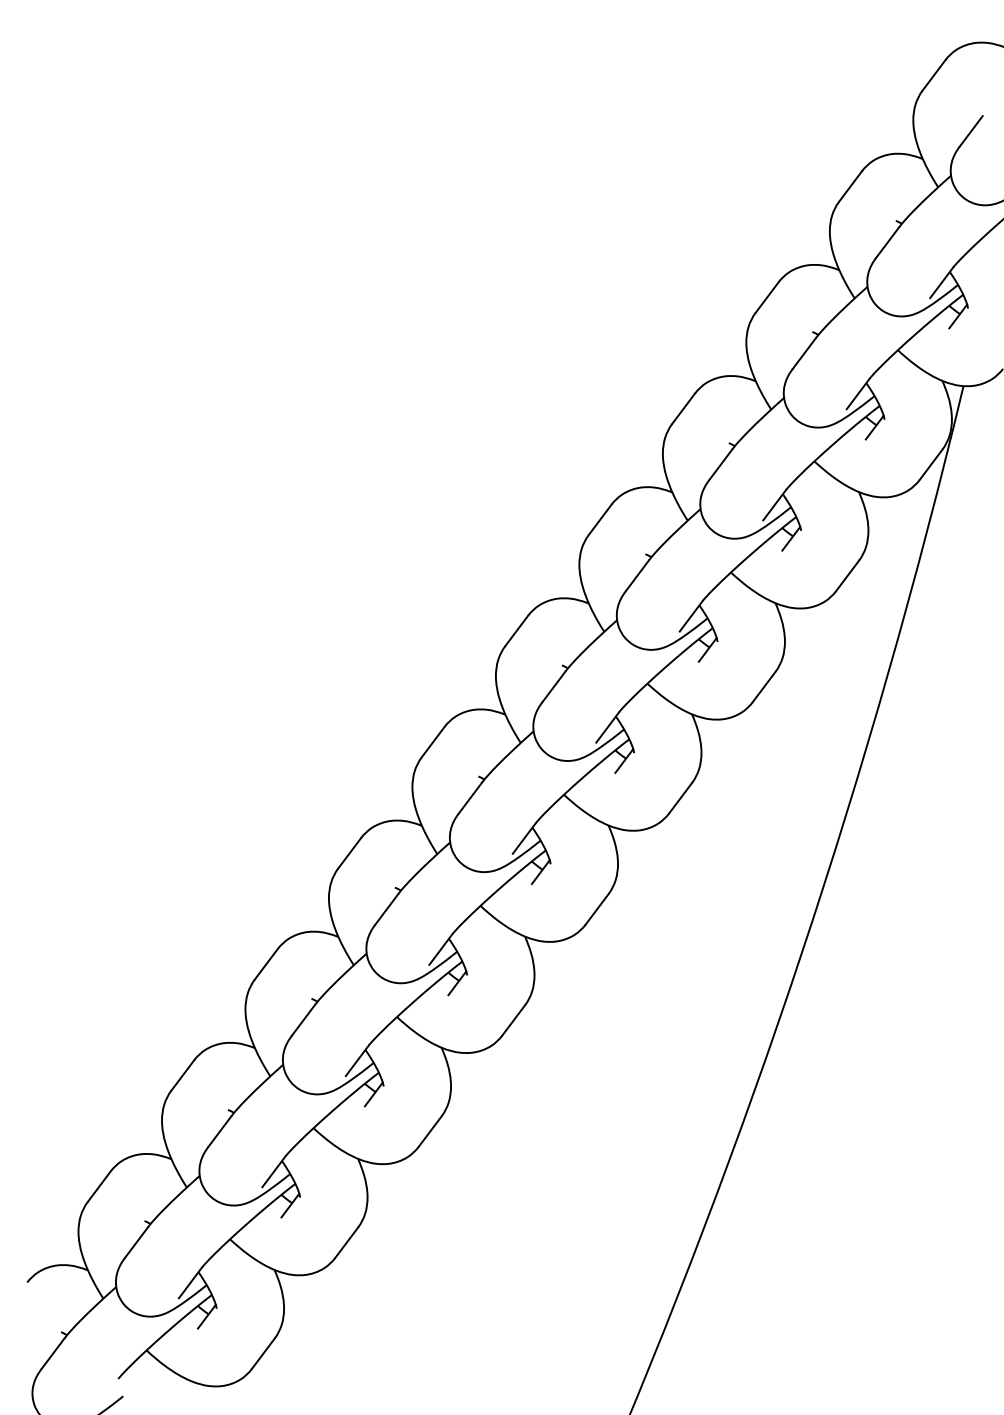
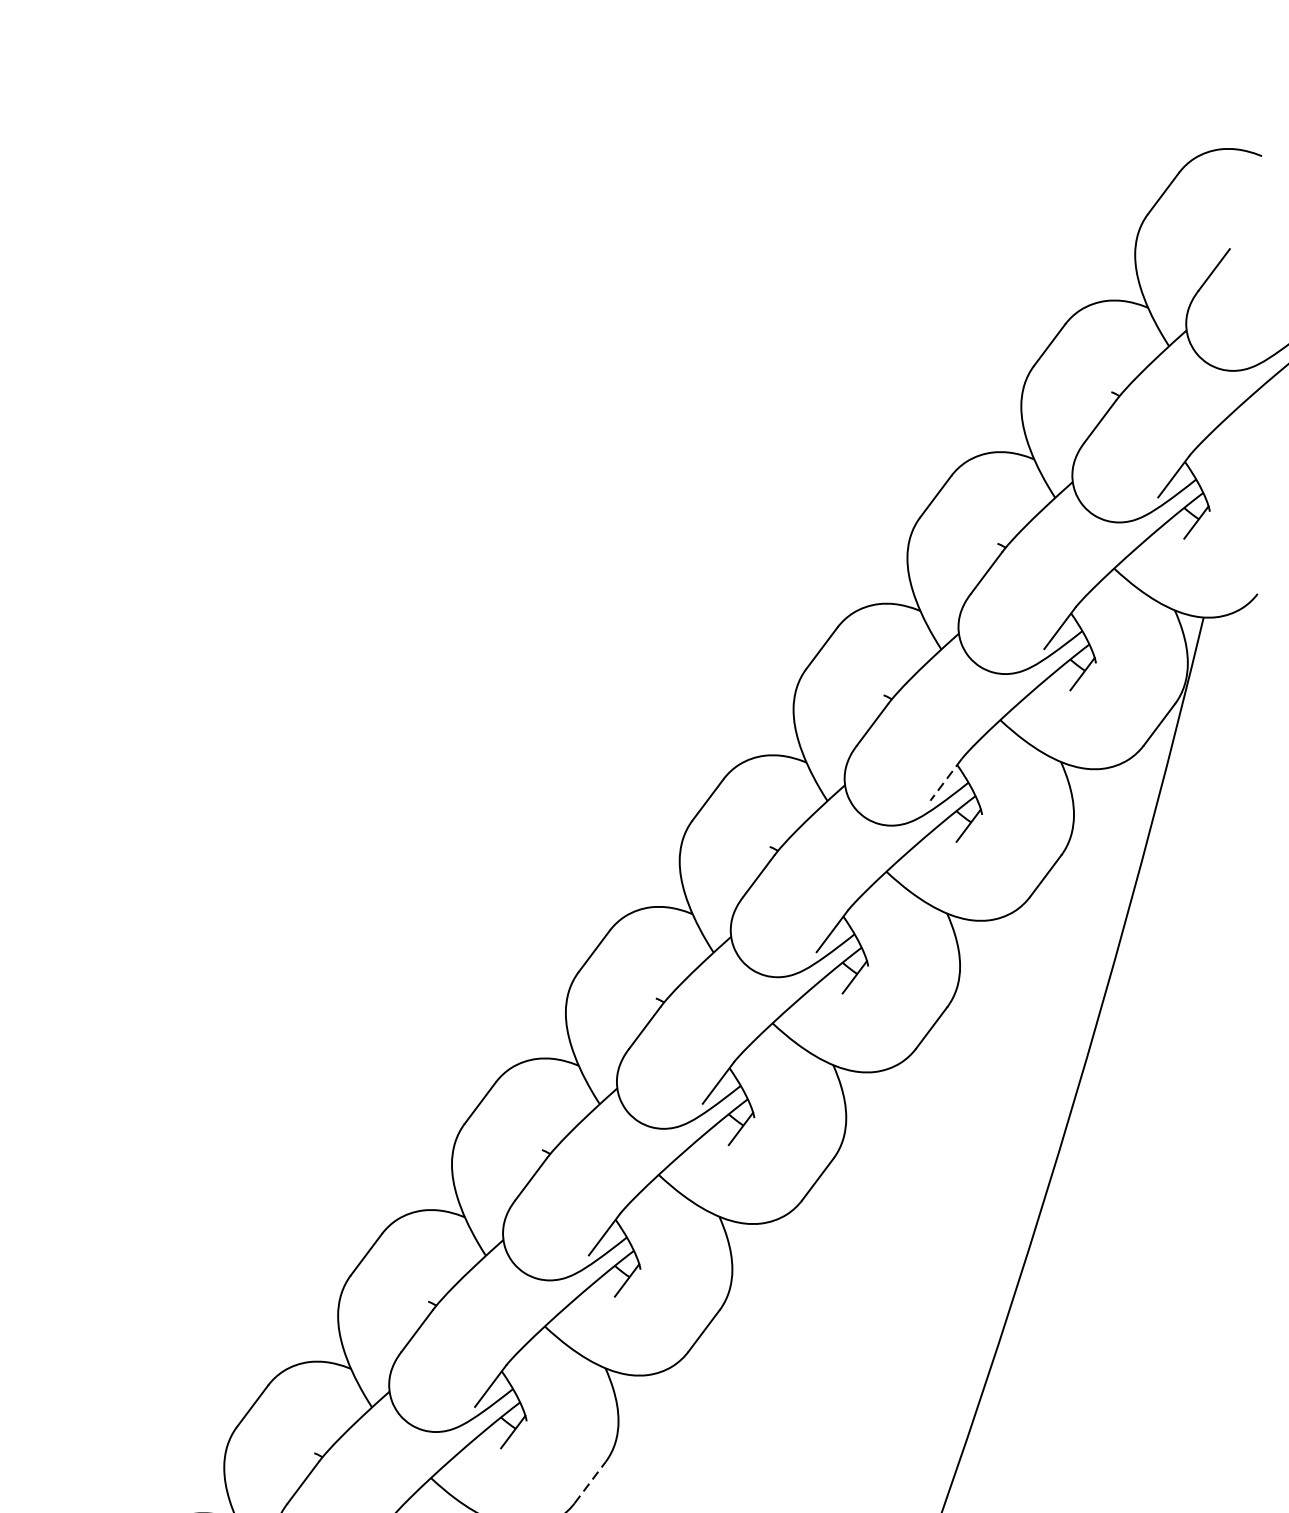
line: (774, 505) -> (945, 780), solid -> dashed
line: (514, 1020) -> (591, 1482), solid -> dashed

